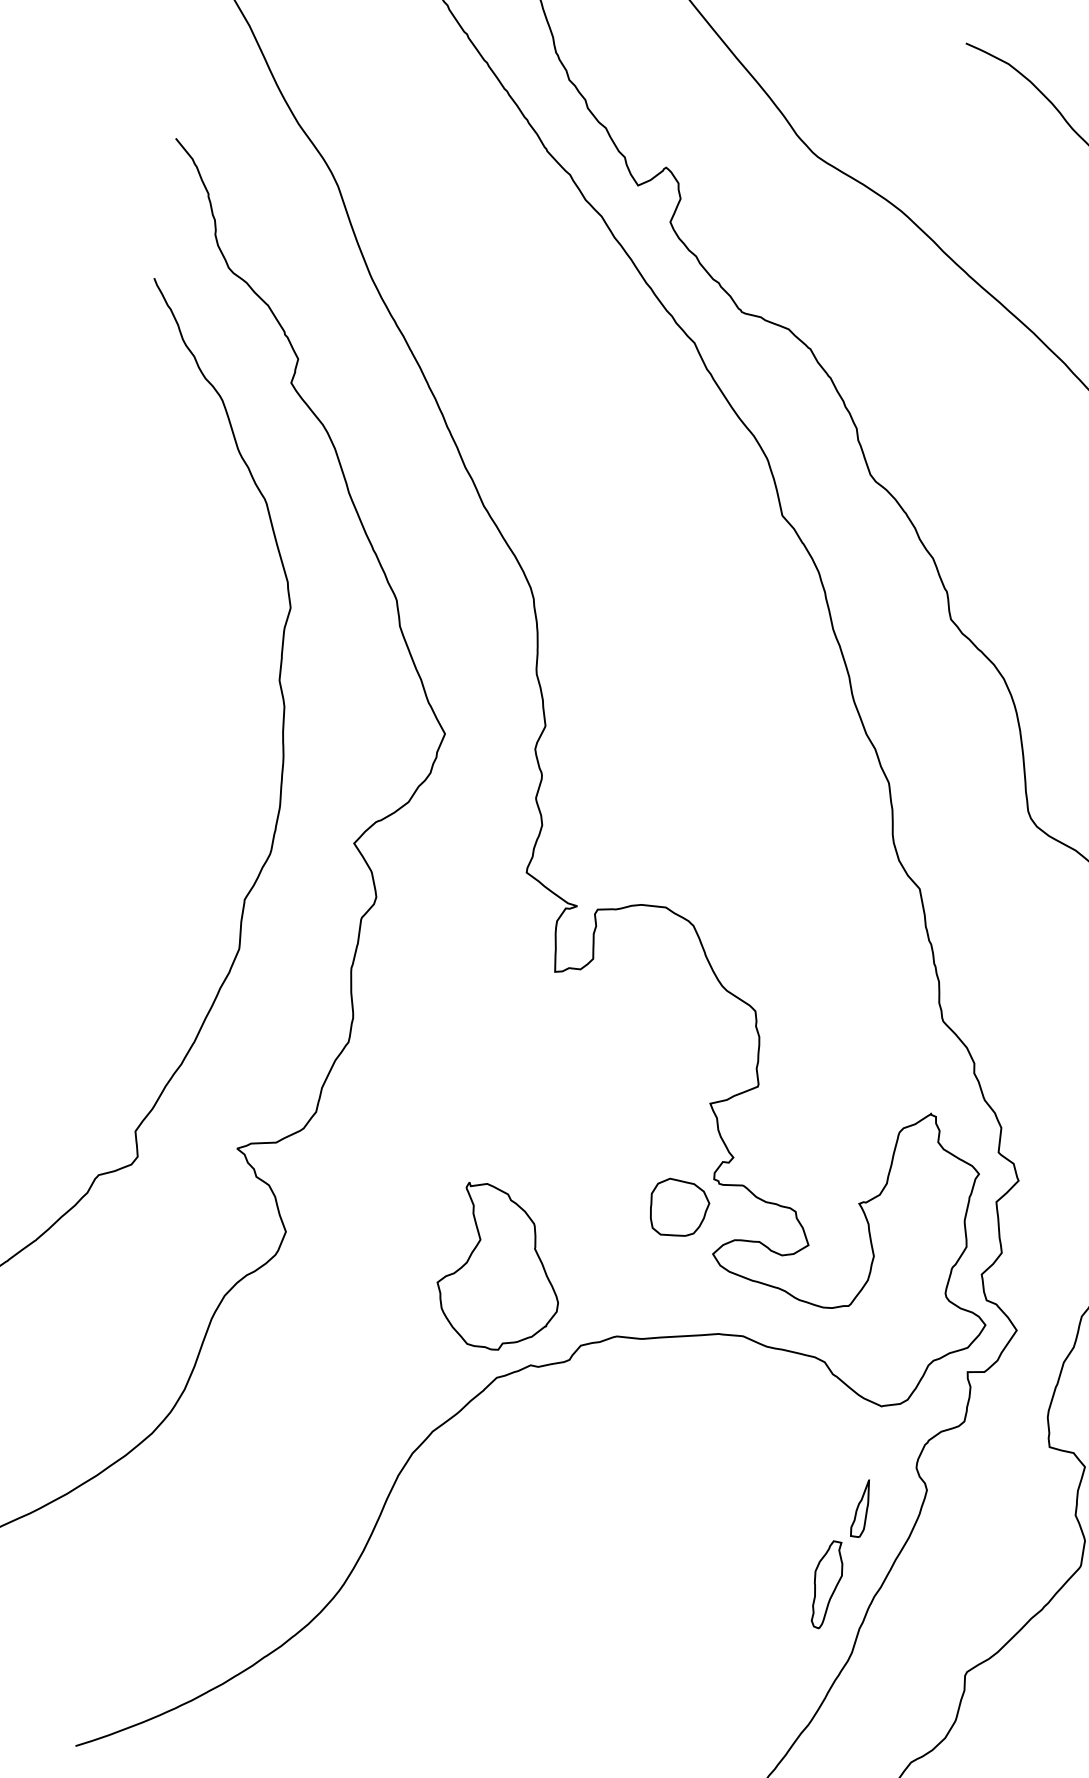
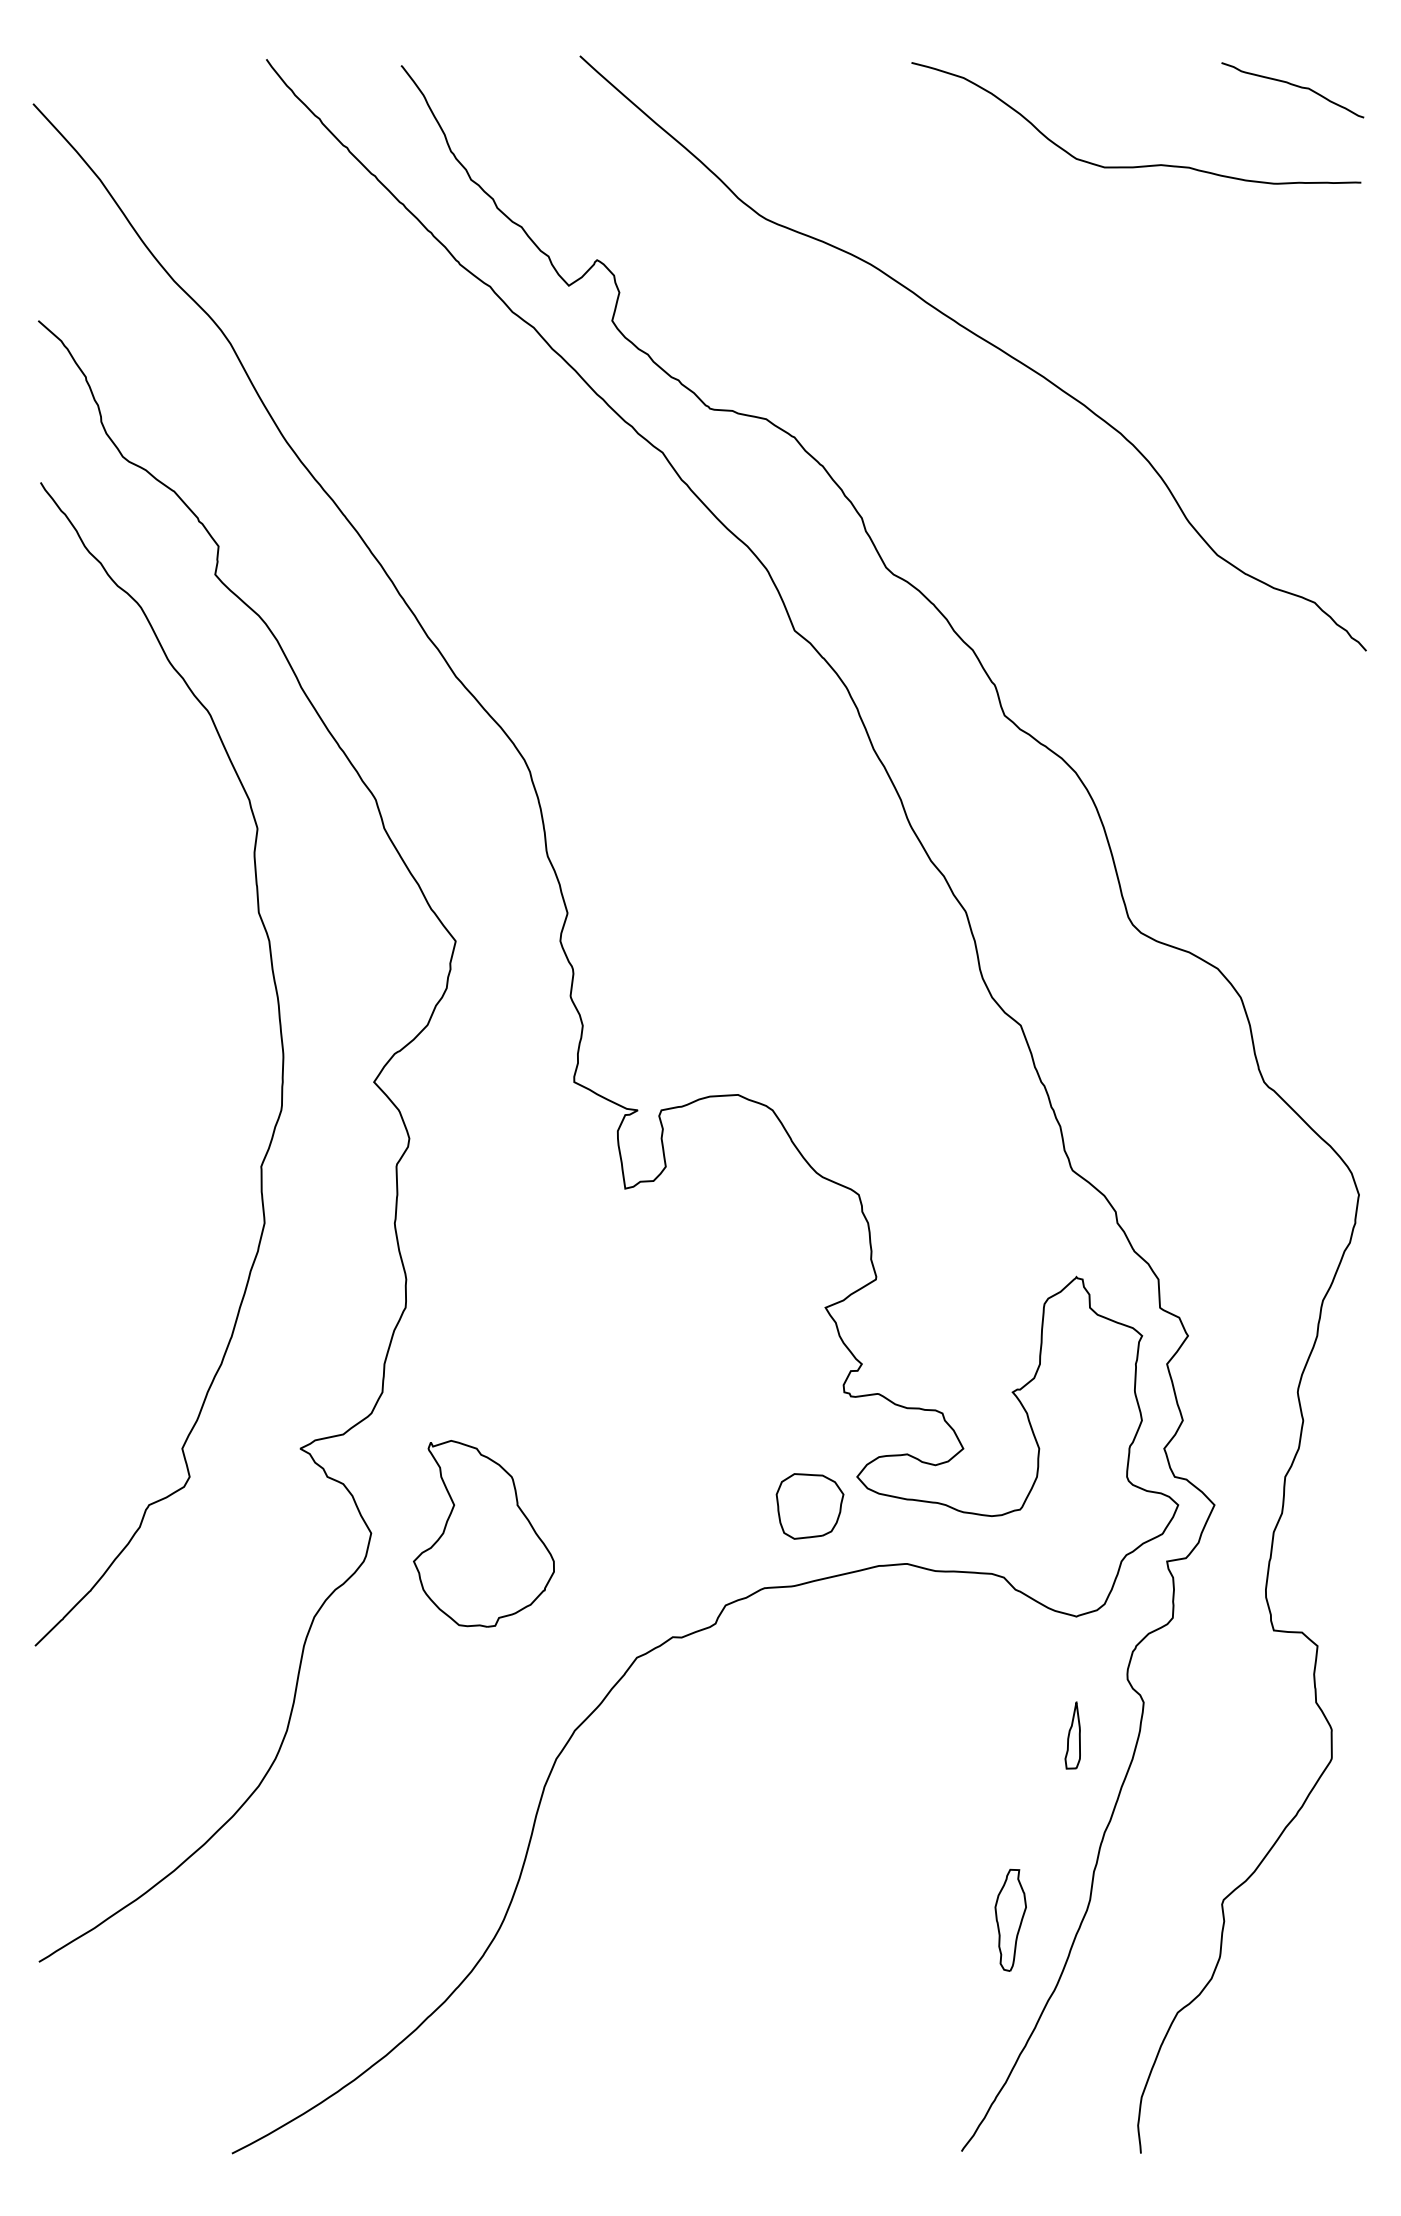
part: (678, 1208) -> (809, 1506), moved
part: (501, 1268) -> (483, 1533), moved
part: (826, 1584) -> (1010, 1919), moved

